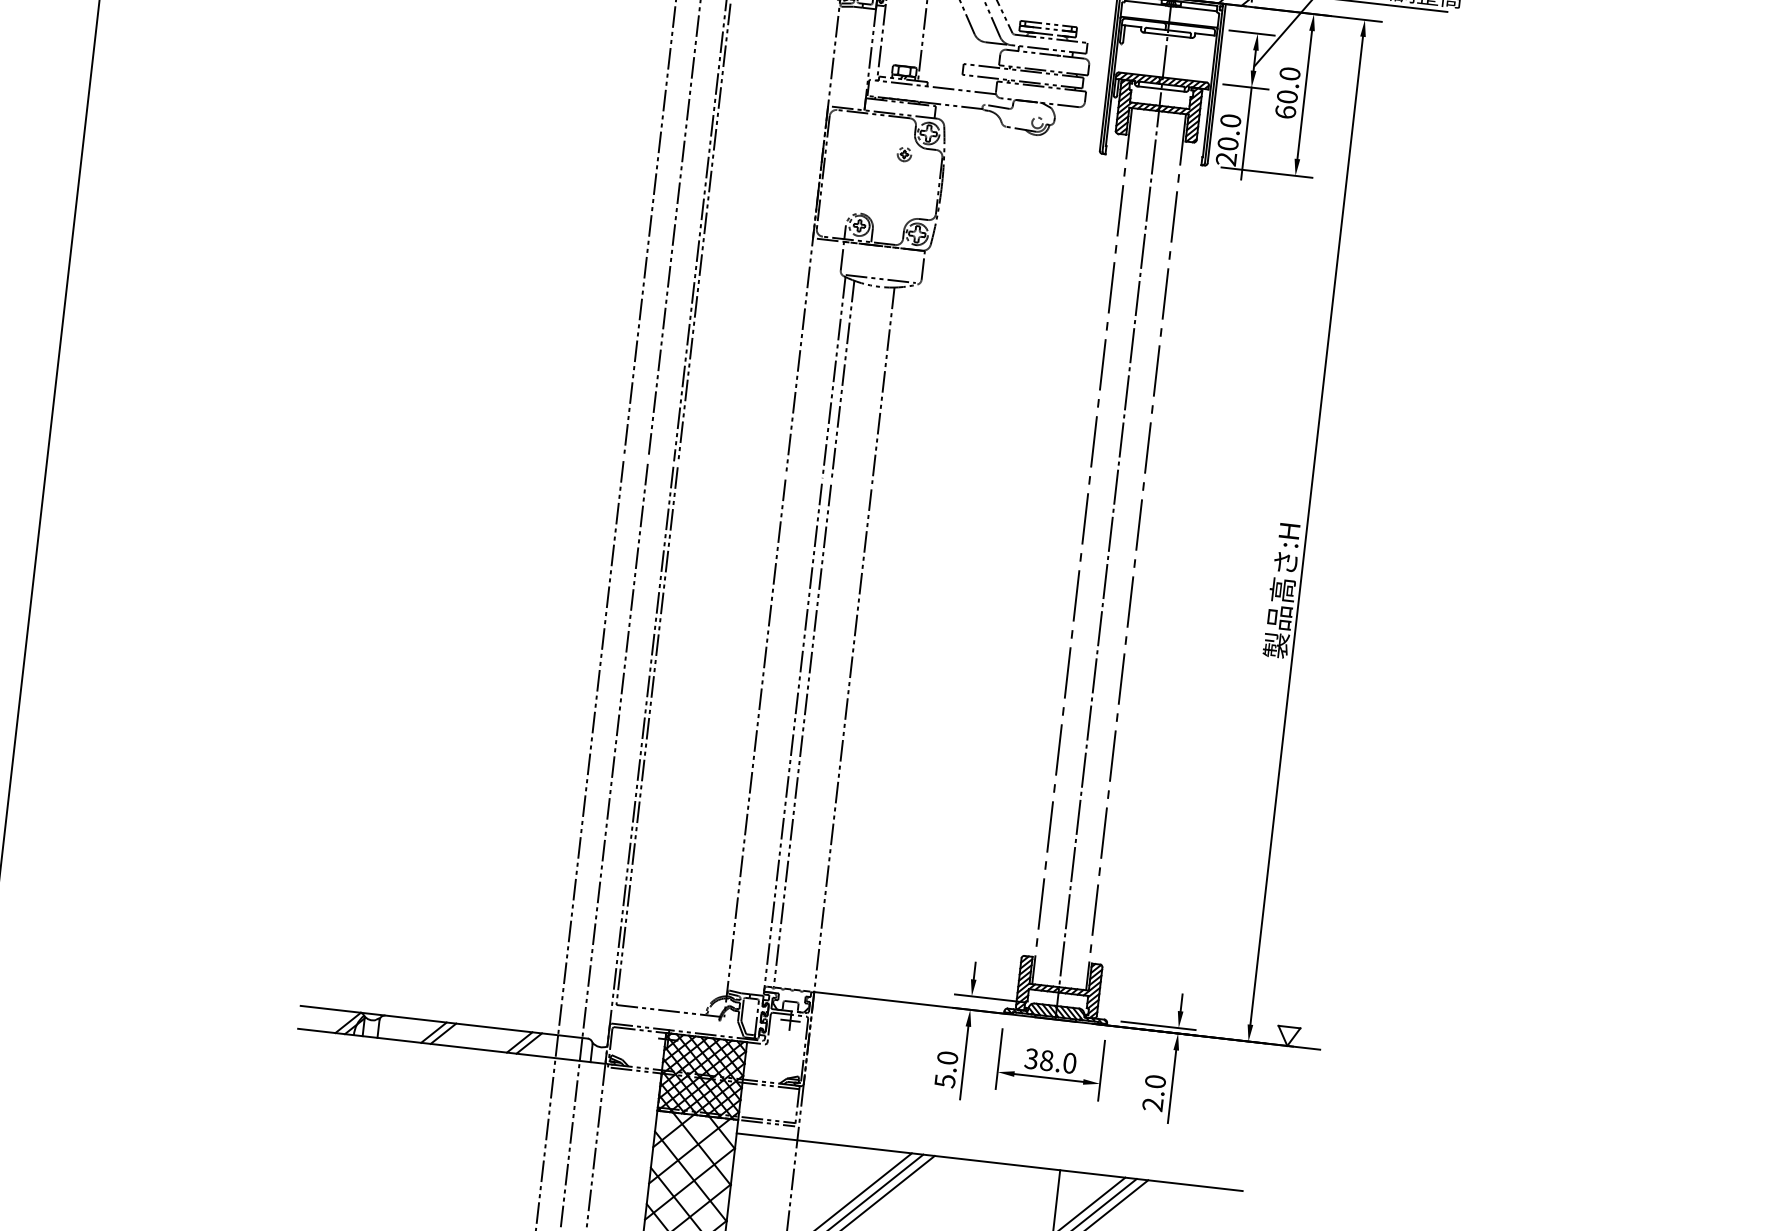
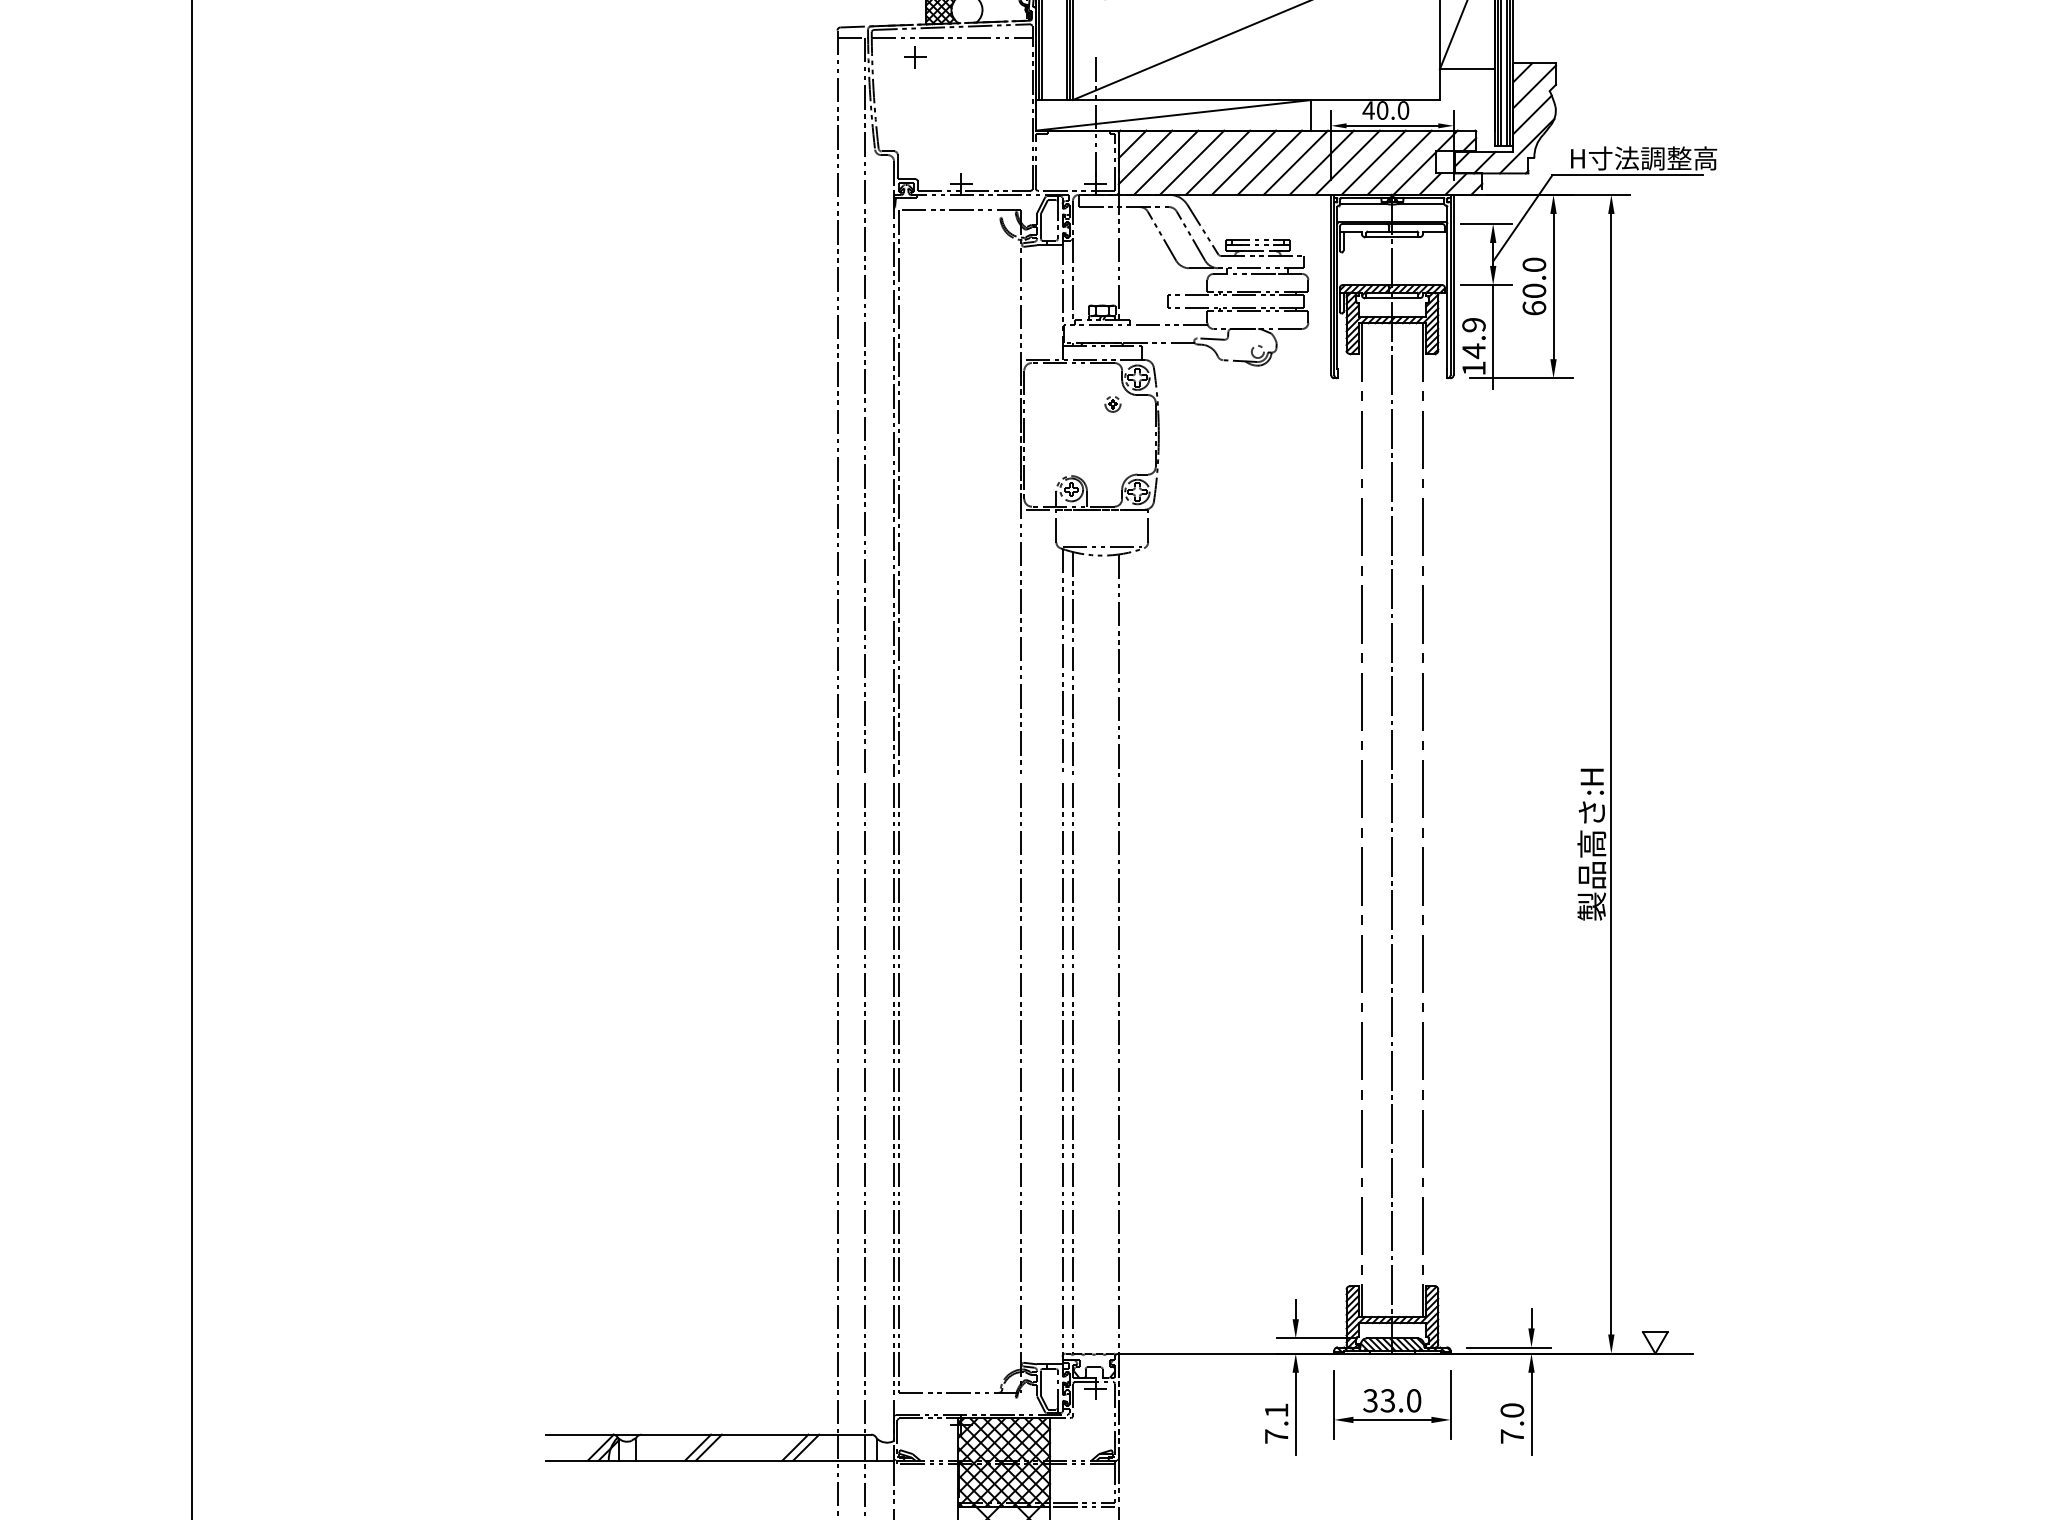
text: (1228, 139) -> (1473, 346), 20.0 -> 14.9
text: (1046, 1060) -> (1387, 1400), 38.0 -> 33.0
text: (946, 1069) -> (1276, 1423), 5.0 -> 7.1
text: (1152, 1104) -> (1511, 1436), 2.0 -> 7.0

